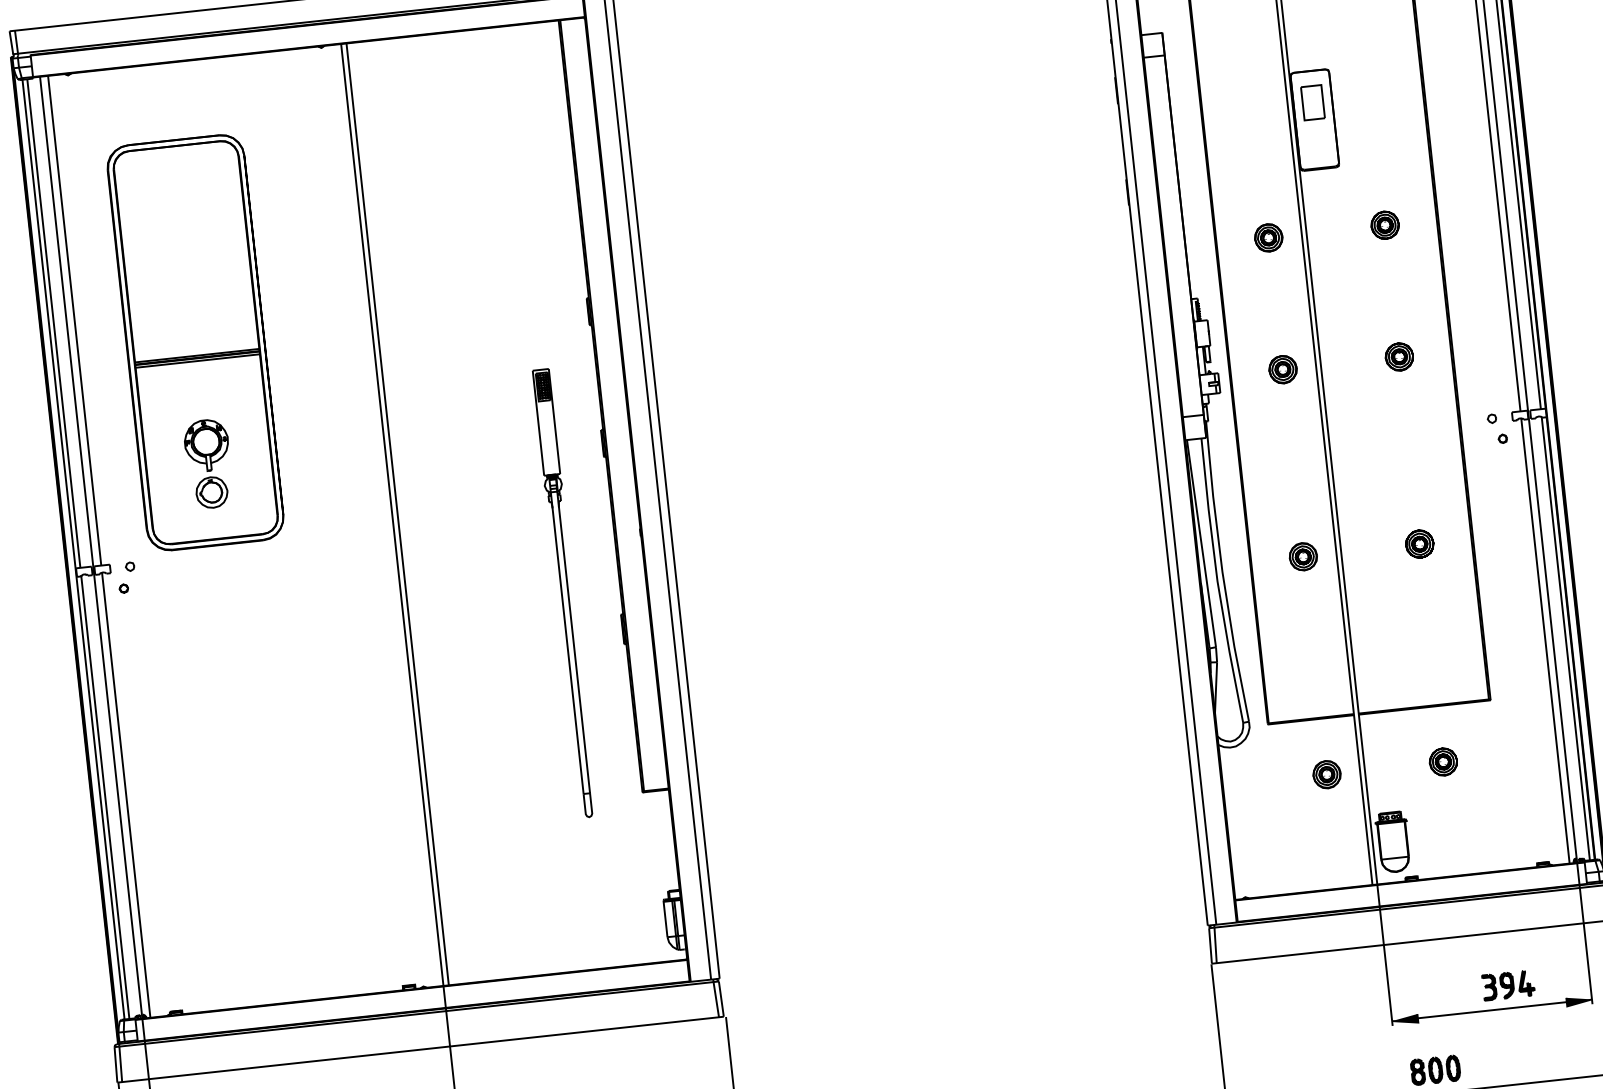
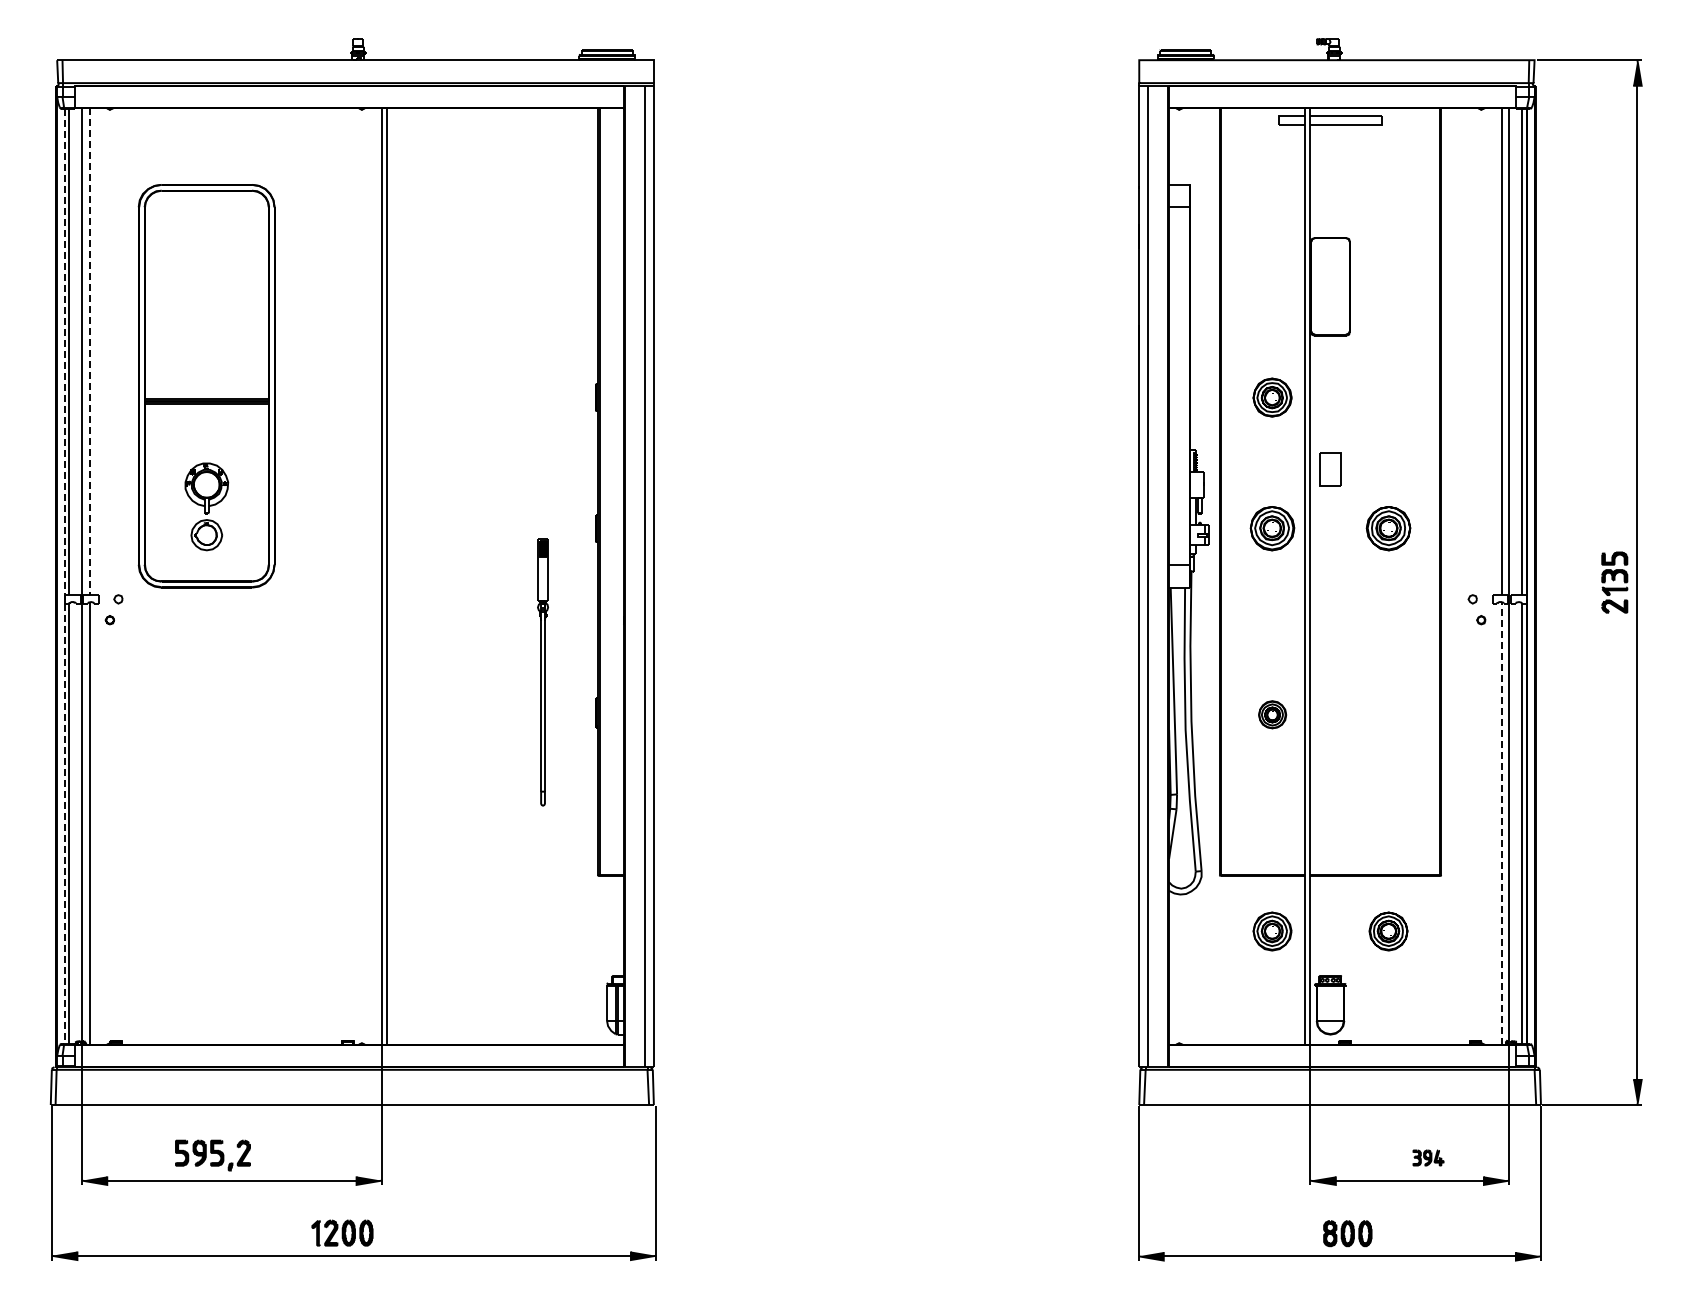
part: (1312, 102) -> (1330, 469), moved
part: (1384, 225) -> (1387, 397), removed
part: (1268, 237) -> (1272, 397), size x1.4
line: (75, 321) -> (90, 352), solid -> dashed
part: (1398, 356) -> (1387, 528), size x1.6
part: (1282, 369) -> (1272, 528), size x1.6
part: (1418, 543) -> (1387, 714), removed
line: (73, 549) -> (64, 576), solid -> dashed
part: (564, 593) -> (542, 672), size x0.6
line: (1545, 640) -> (1501, 822), solid -> dashed
part: (1442, 762) -> (1387, 931), size x1.4
part: (1326, 774) -> (1272, 931), size x1.4
part: (1508, 984) -> (1428, 1157), size x0.6

